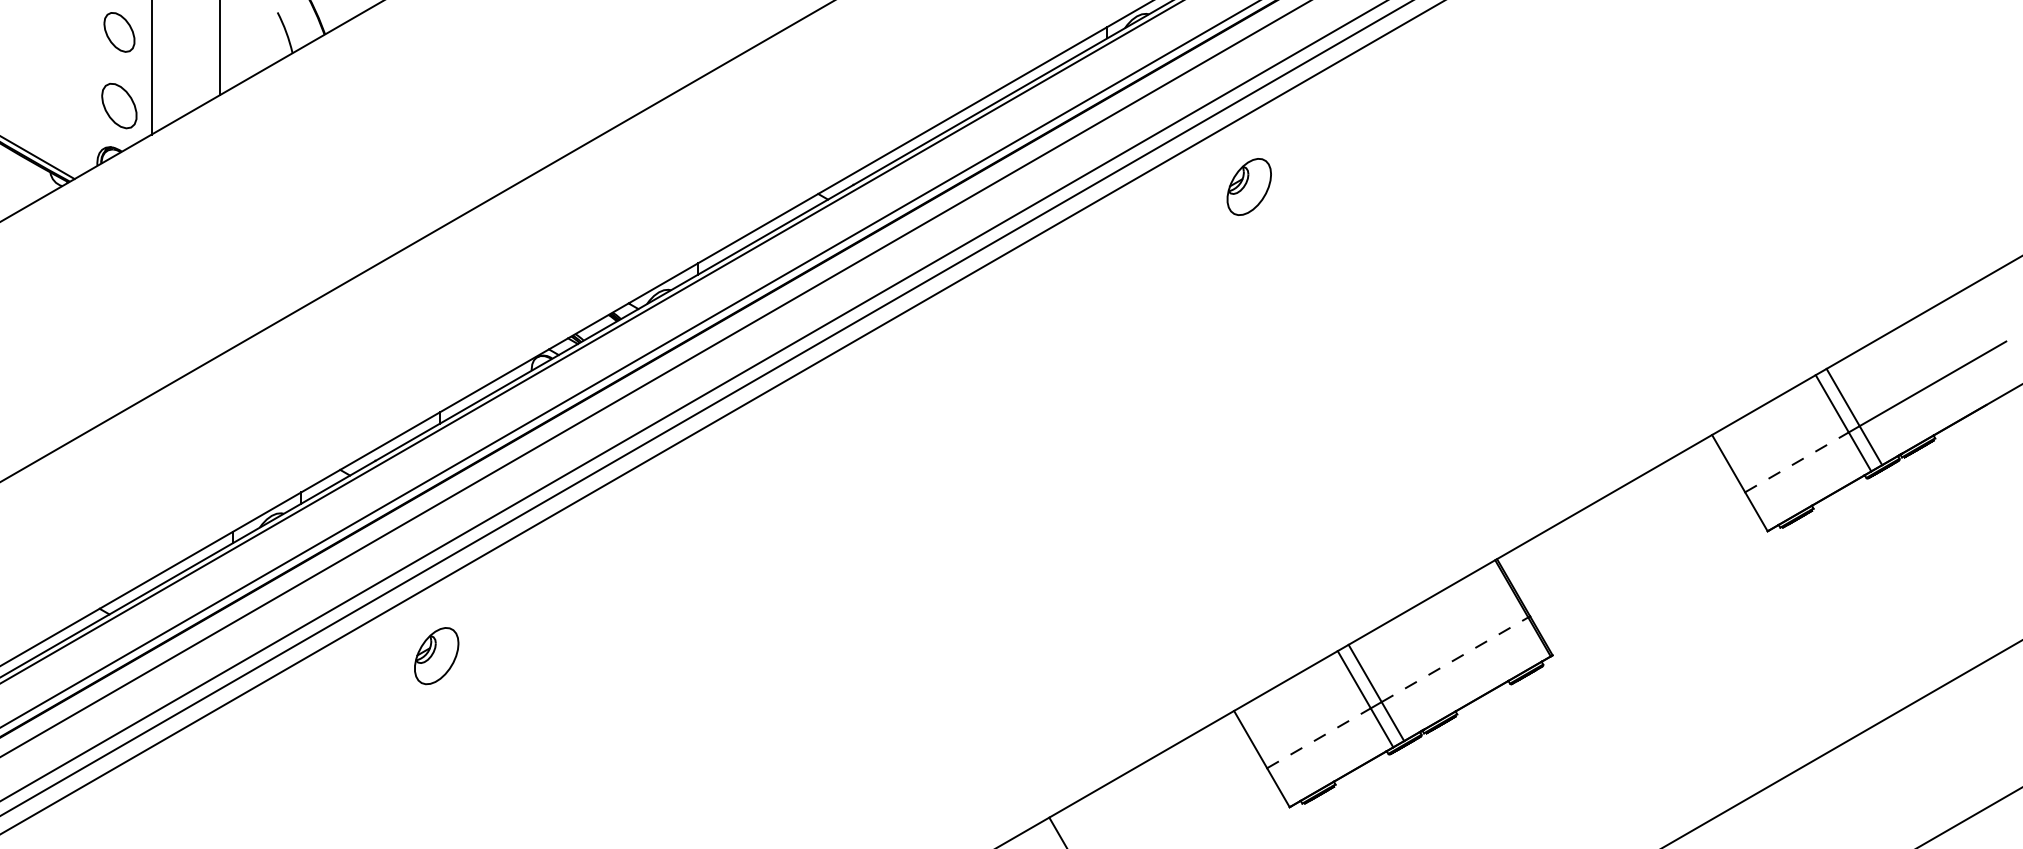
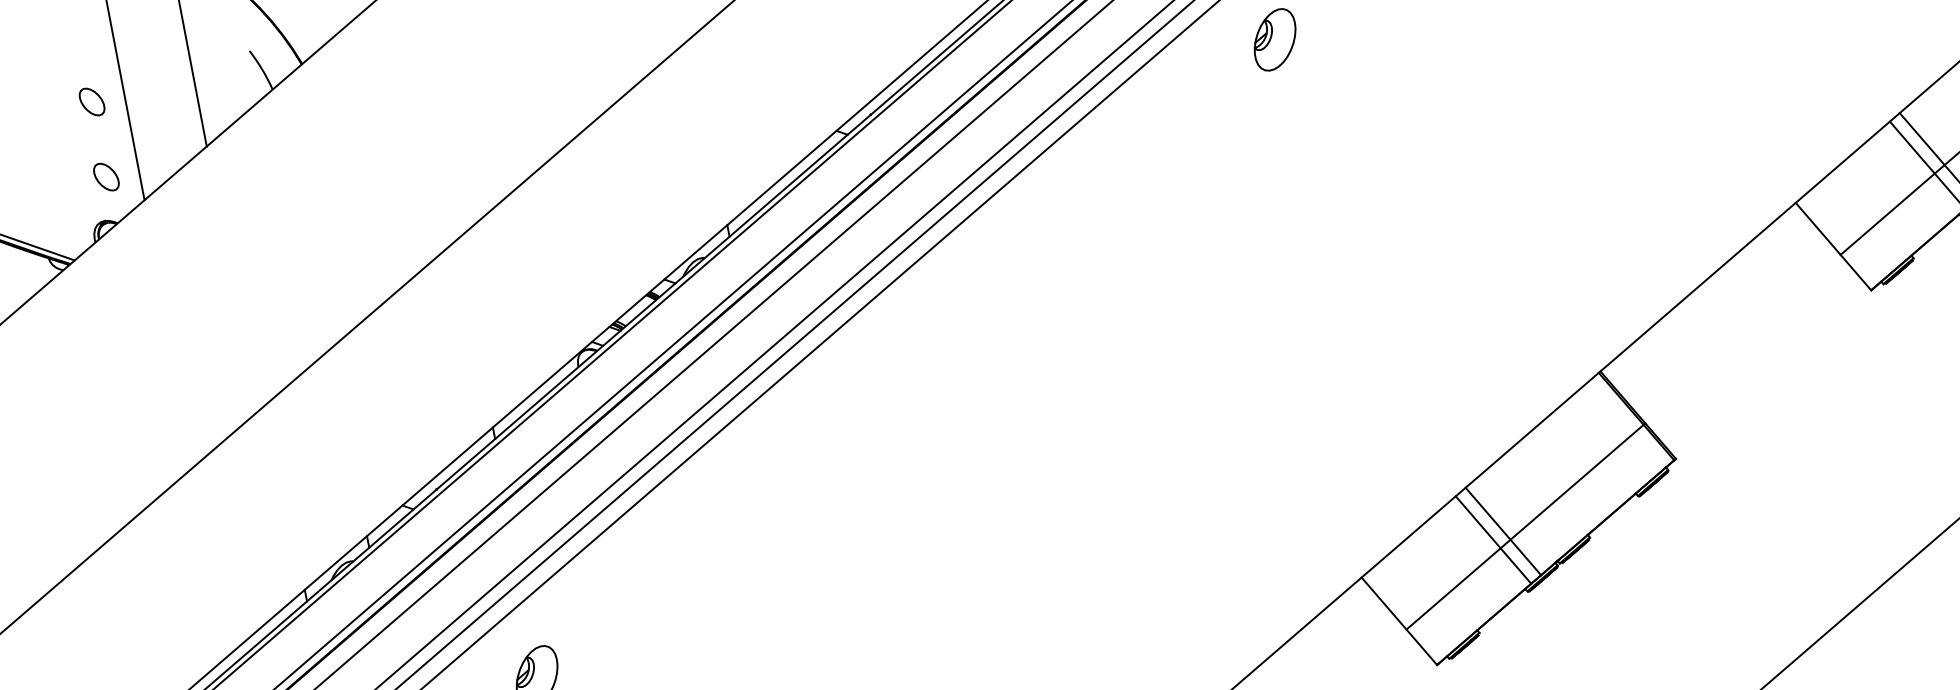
part: (119, 32) -> (91, 102), size x0.71
part: (119, 105) -> (106, 176), size x0.62
line: (1796, 462) -> (1887, 214), dashed -> solid
line: (1454, 659) -> (1576, 482), dashed -> solid
line: (1318, 738) -> (1453, 589), dashed -> solid

